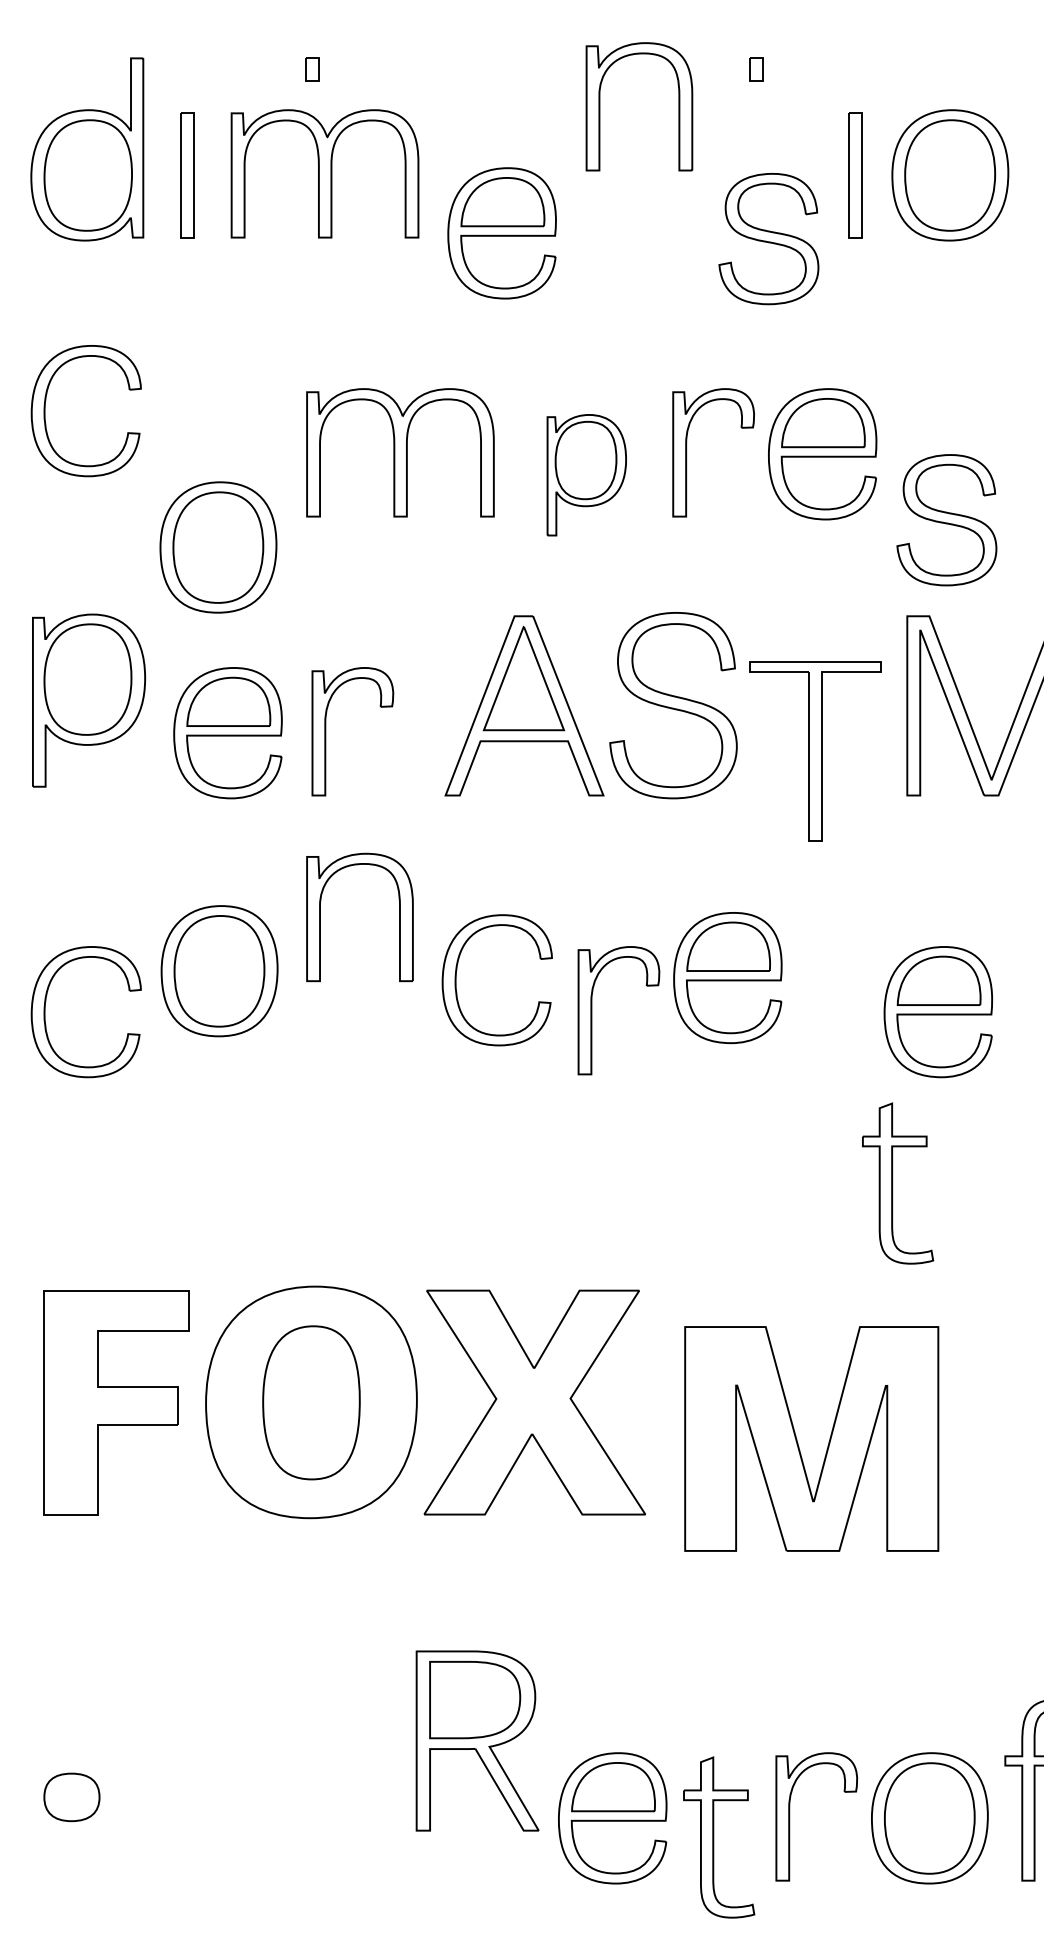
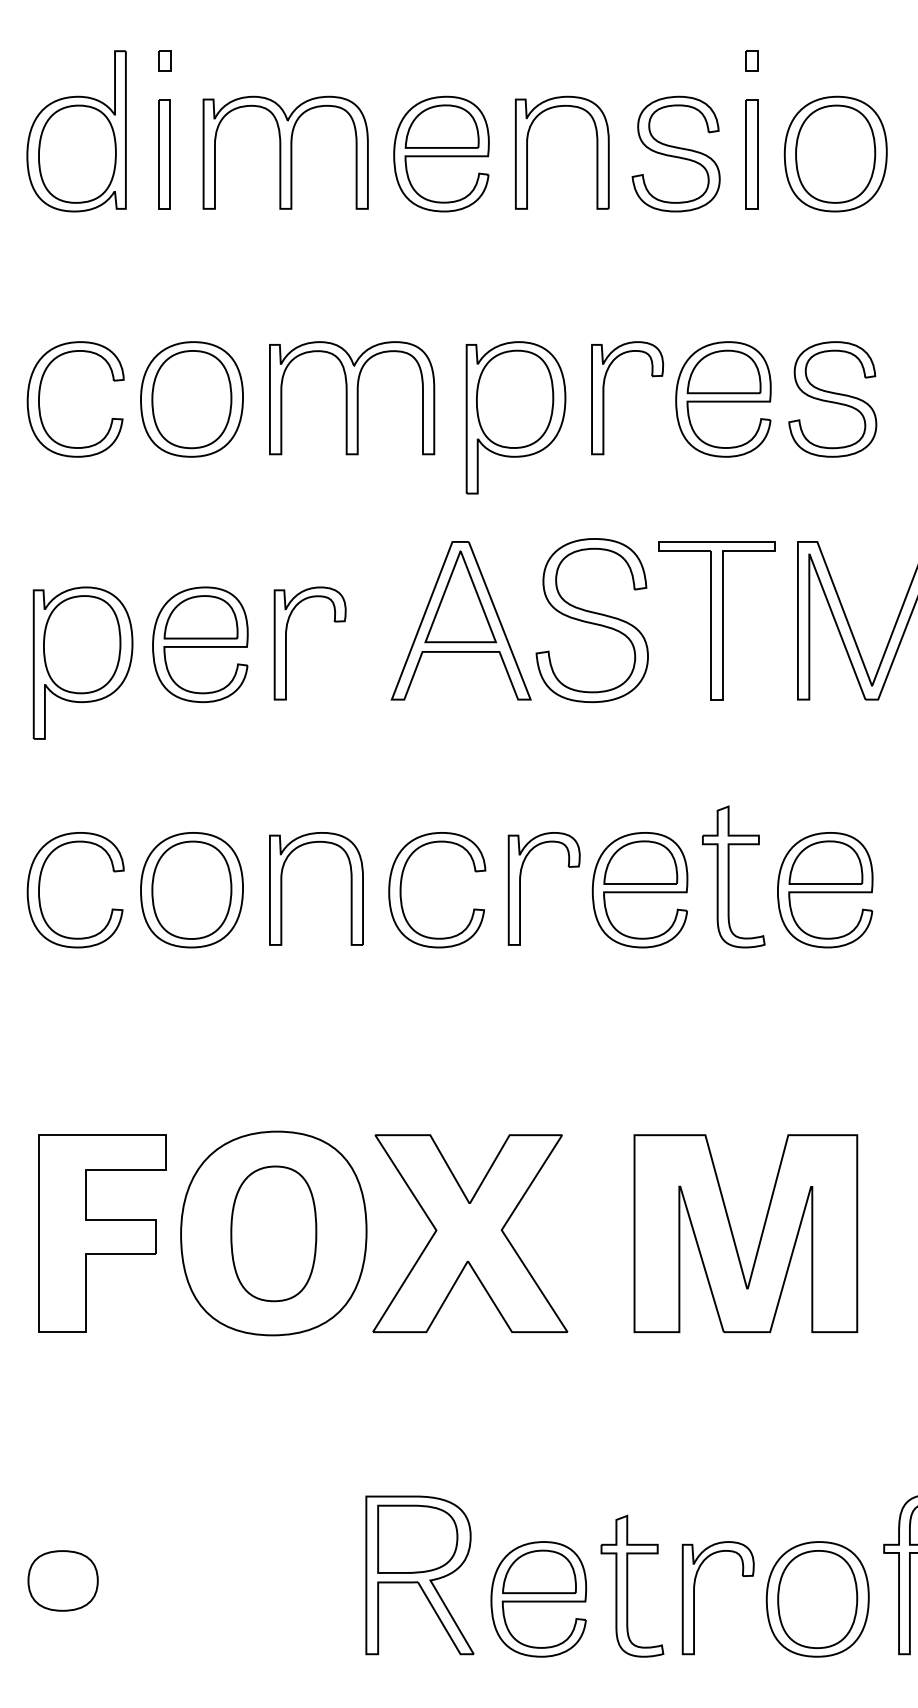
part: (312, 68) -> (164, 60), moved
part: (755, 68) -> (751, 60), moved
part: (678, 106) -> (596, 152), moved
part: (502, 232) -> (441, 153), moved
part: (768, 238) -> (675, 153), moved
part: (46, 405) -> (40, 394), moved
part: (586, 474) -> (515, 417), size x1.43
part: (946, 520) -> (832, 399), moved
part: (217, 547) -> (191, 399), moved
part: (88, 699) -> (82, 662), moved
part: (814, 751) -> (716, 620), moved
part: (321, 917) -> (282, 888), moved
part: (219, 971) -> (191, 890), moved
part: (727, 978) -> (639, 890), moved
part: (456, 980) -> (401, 890), moved
part: (897, 1183) -> (733, 876), moved
part: (798, 1443) -> (734, 1237), moved
part: (477, 1741) -> (419, 1575), moved
part: (71, 1796) -> (62, 1580), size x1.43
part: (719, 1836) -> (632, 1585), moved

